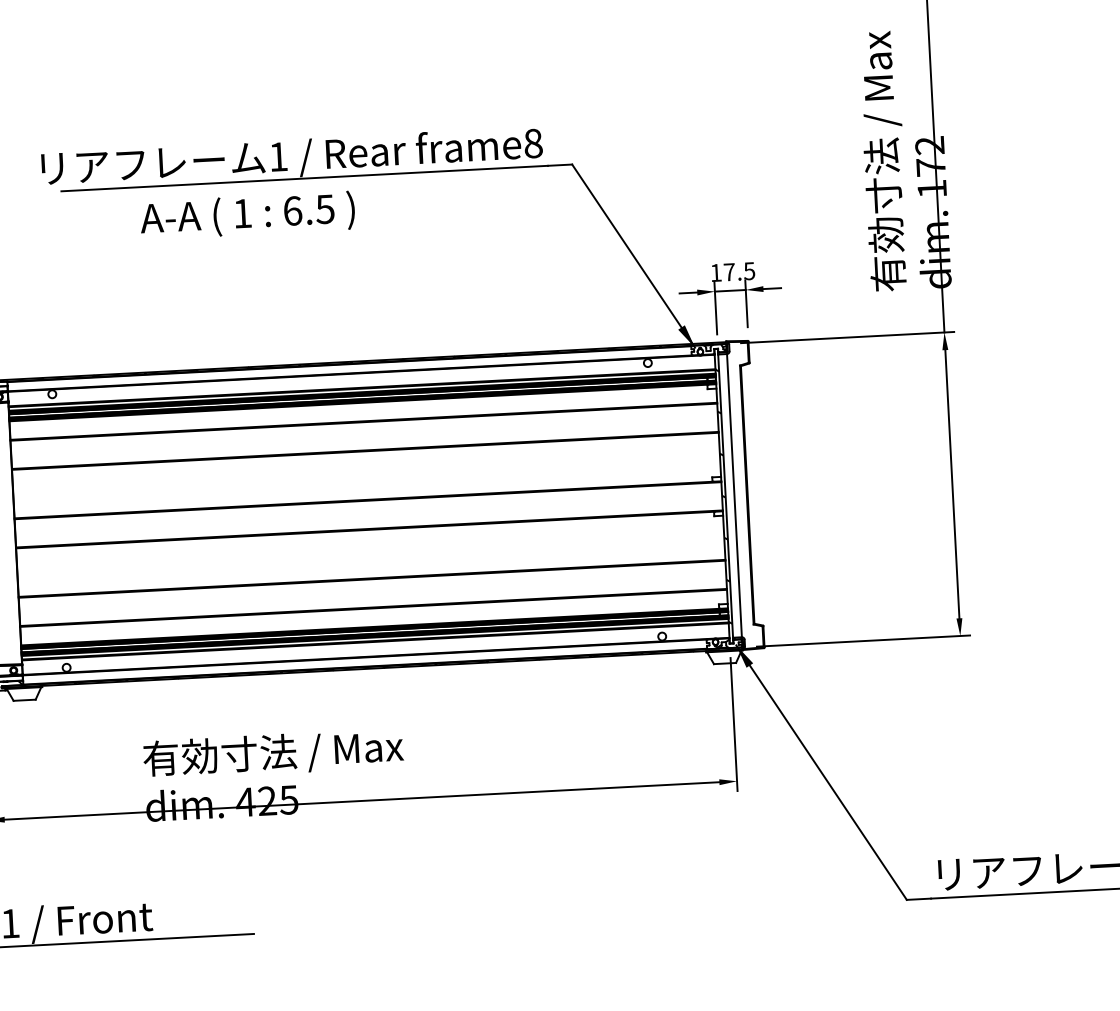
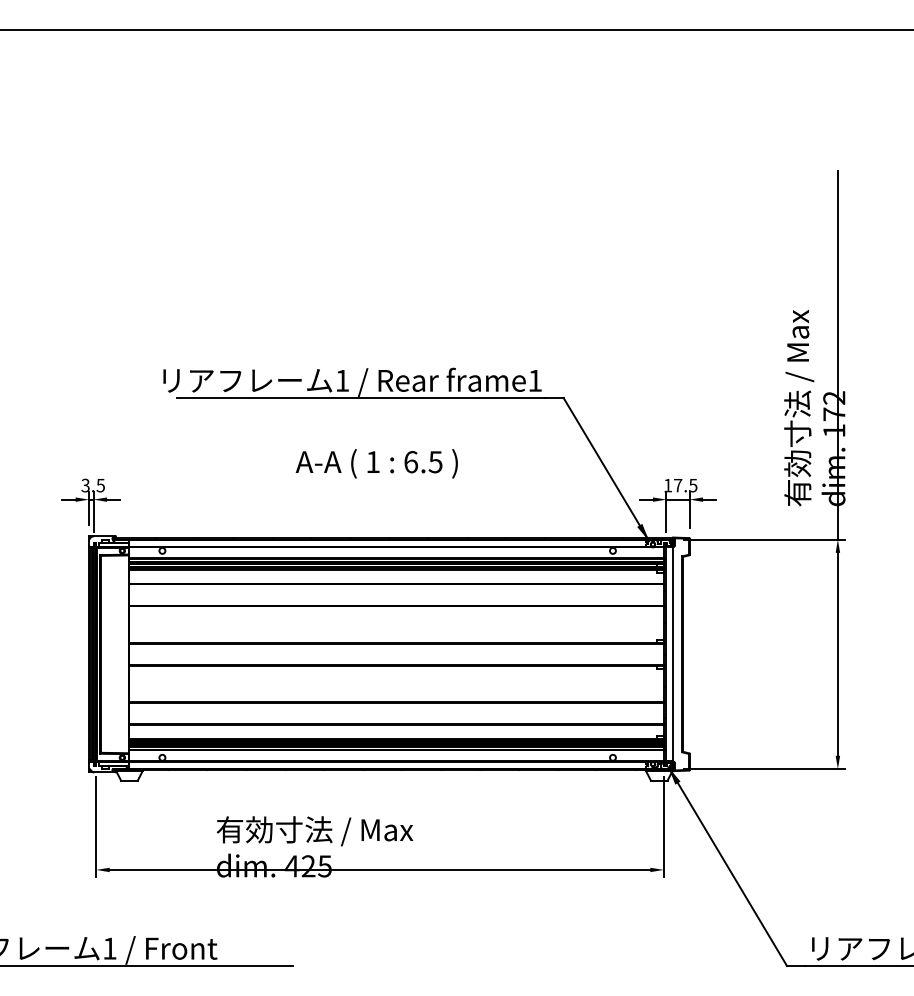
text: (533, 143) -> (535, 380), frame8 -> frame1
text: (247, 215) -> (376, 463), moved

